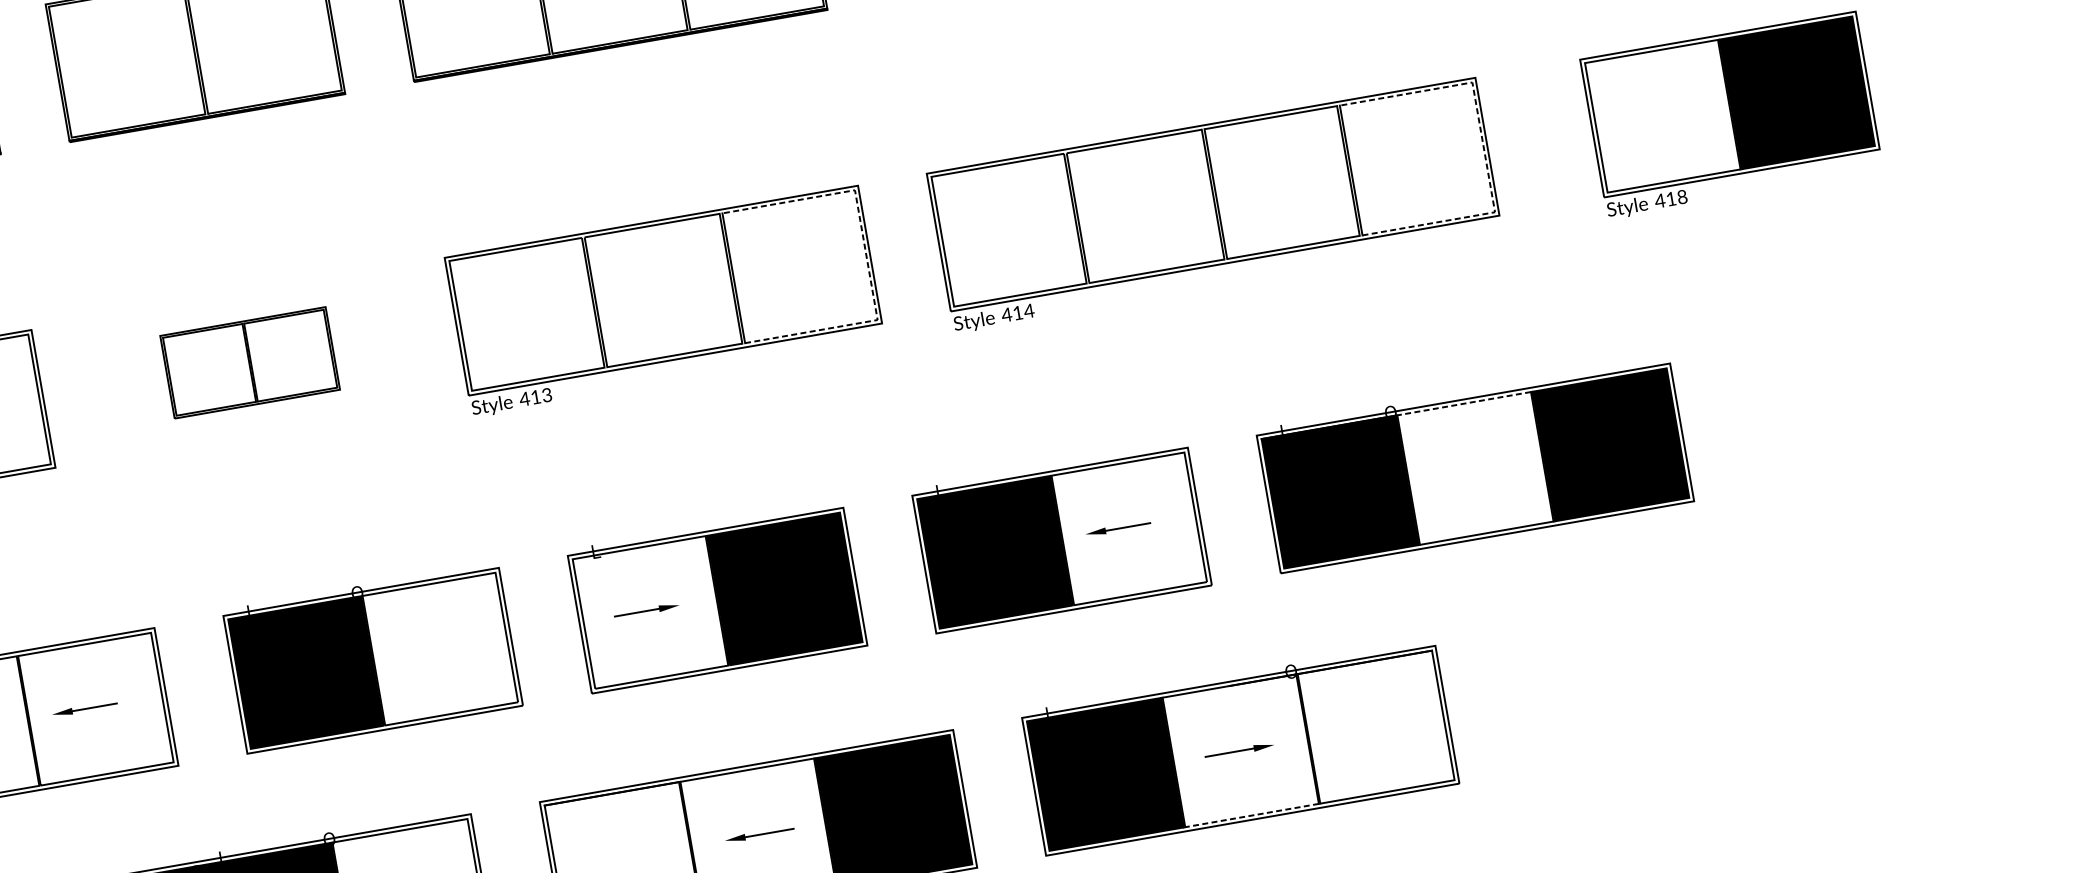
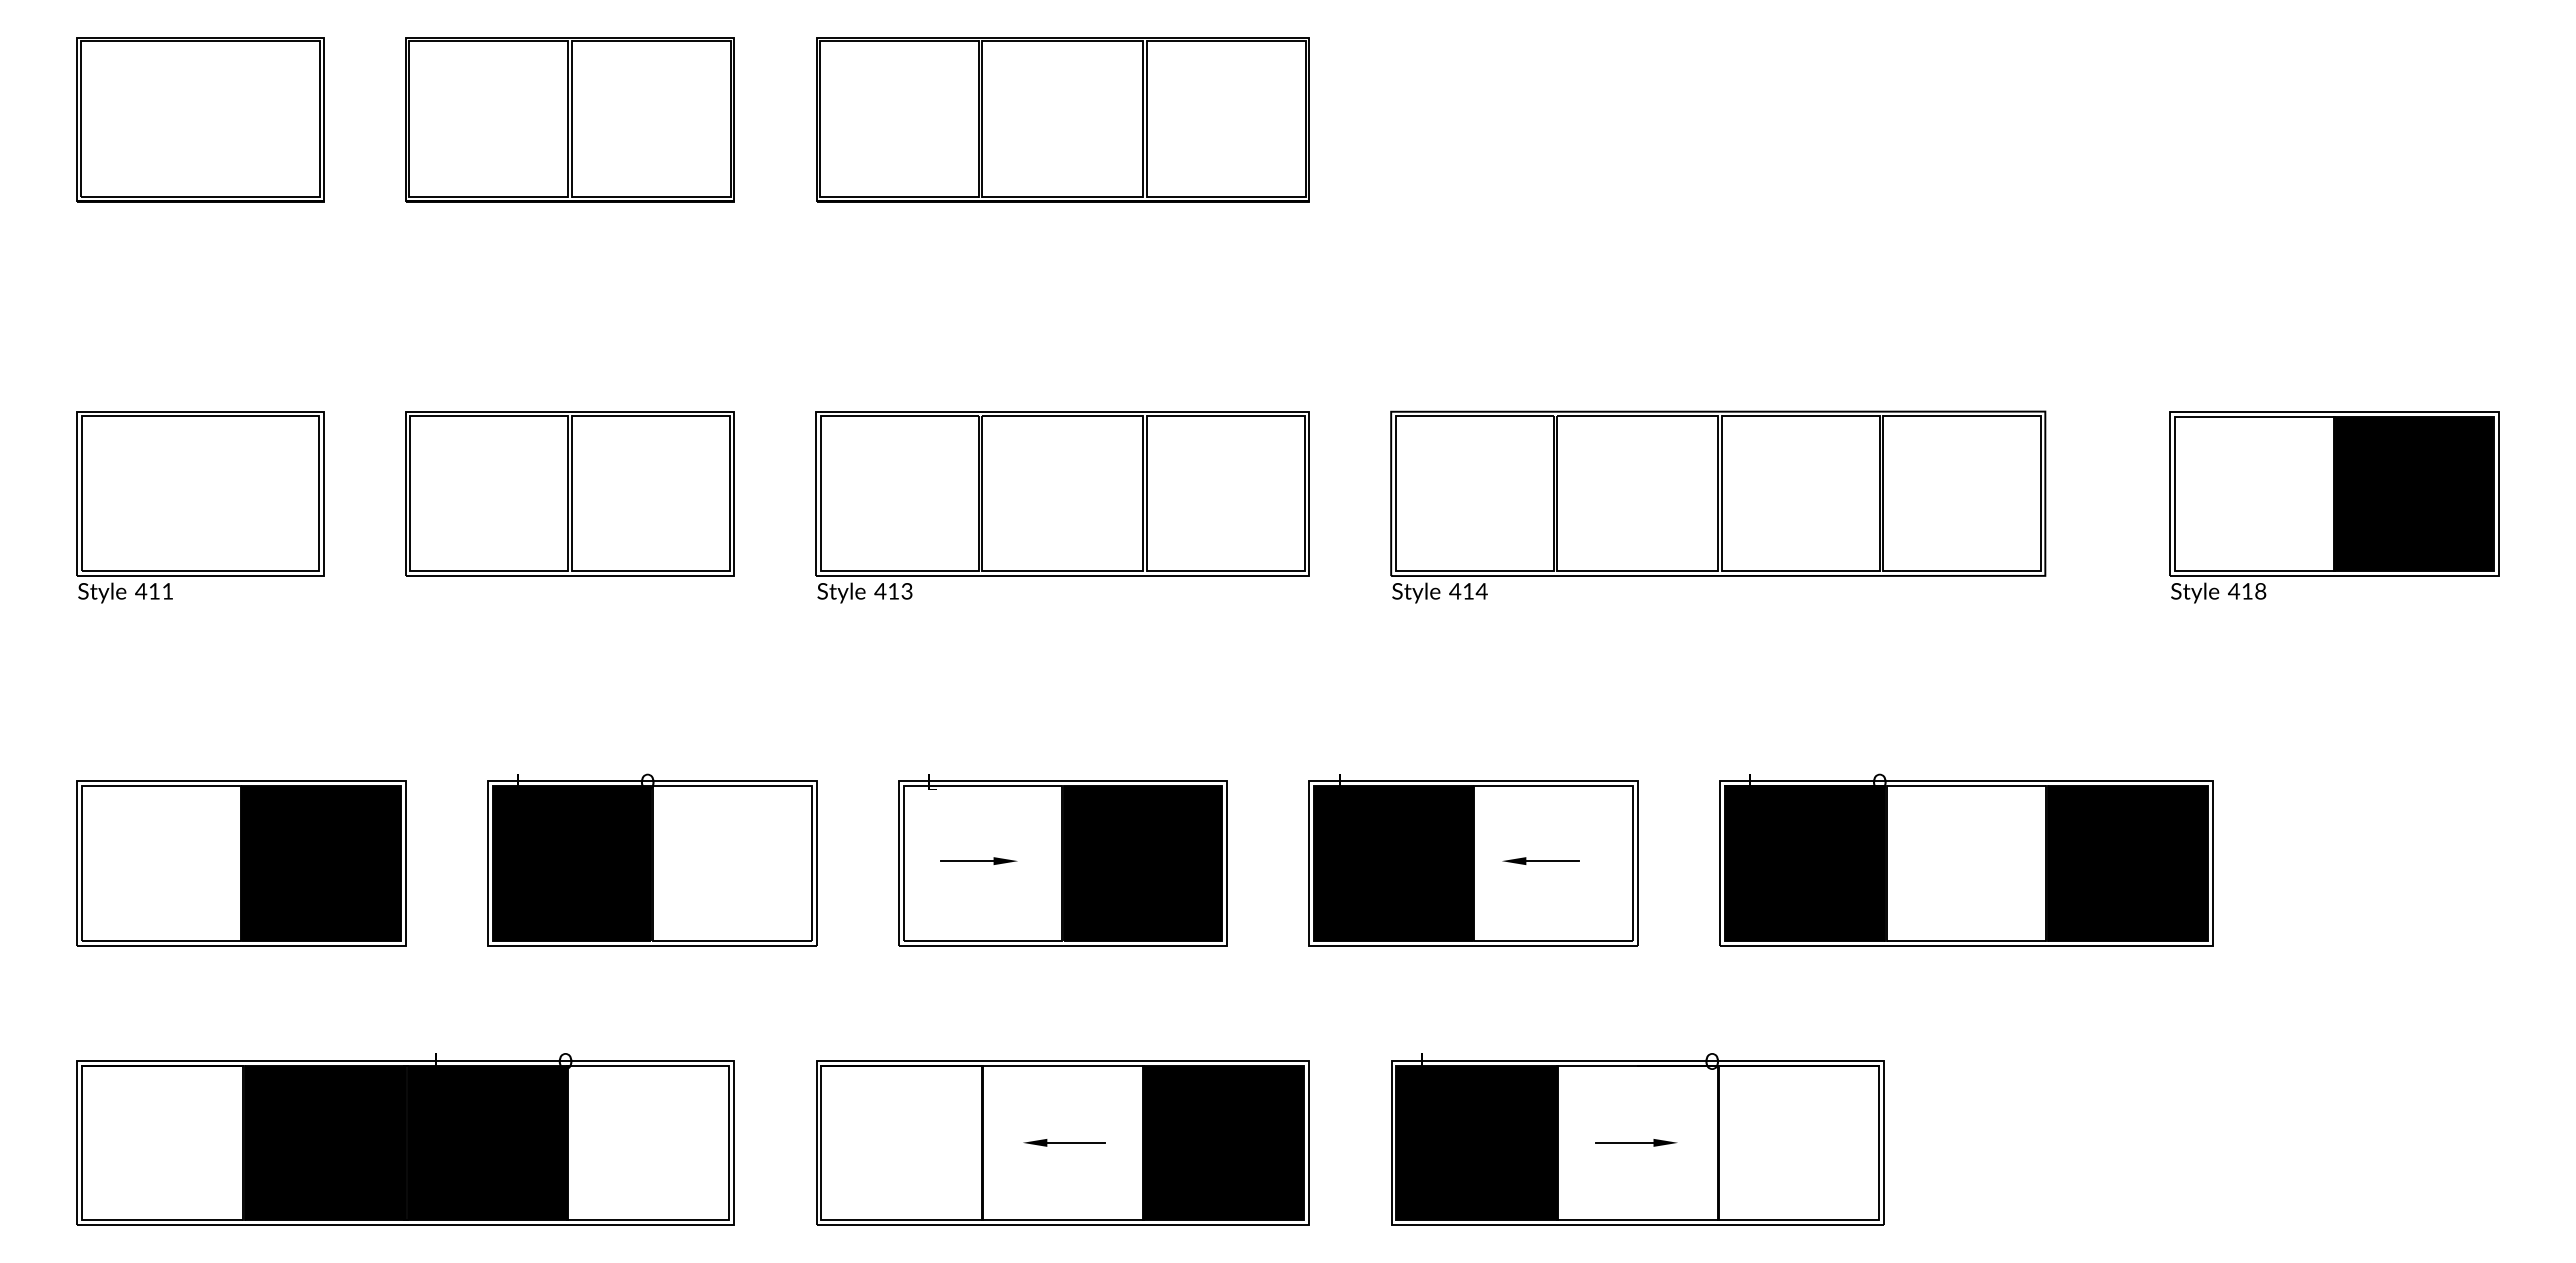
line: (1483, 147) -> (2040, 493), dashed -> solid
line: (866, 254) -> (1304, 493), dashed -> solid
part: (249, 362) -> (569, 493), size x1.67
line: (1464, 403) -> (1966, 786), dashed -> solid
fill: (95, 709) -> (321, 863), added
line: (1251, 815) -> (1637, 1220), dashed -> solid

